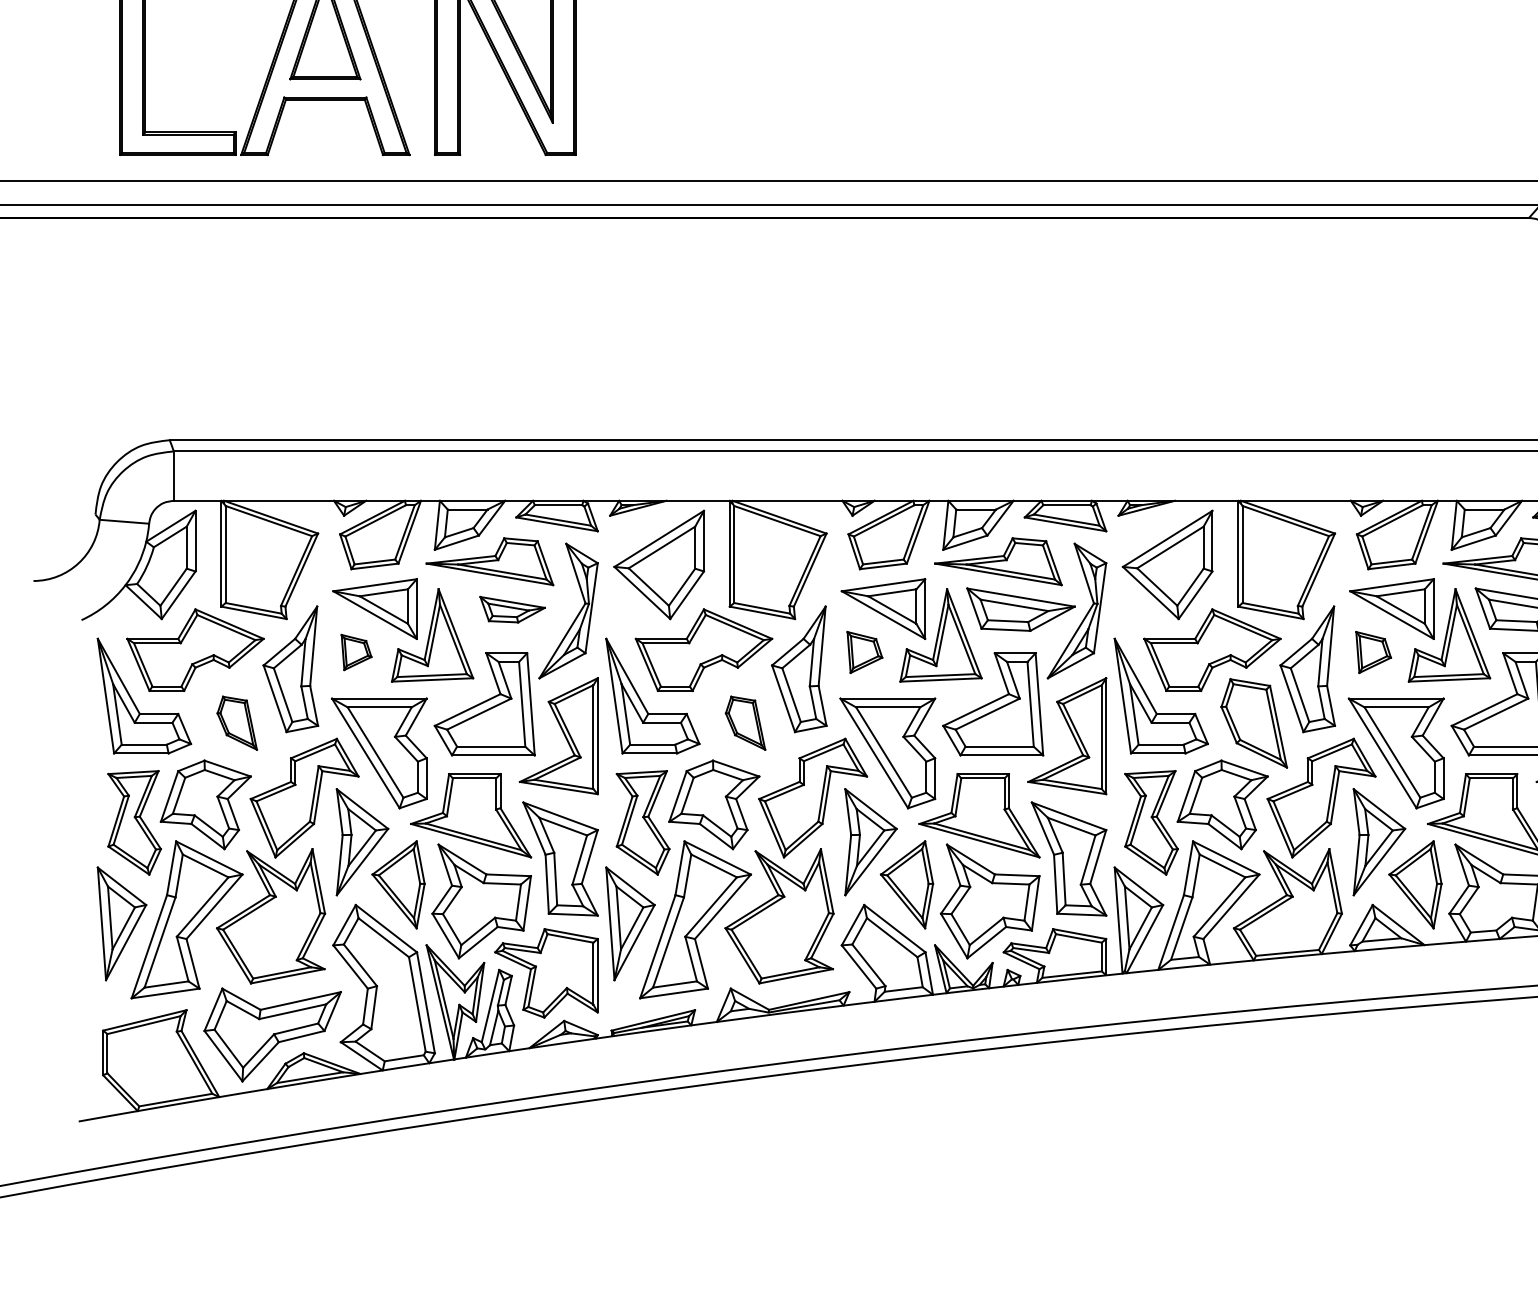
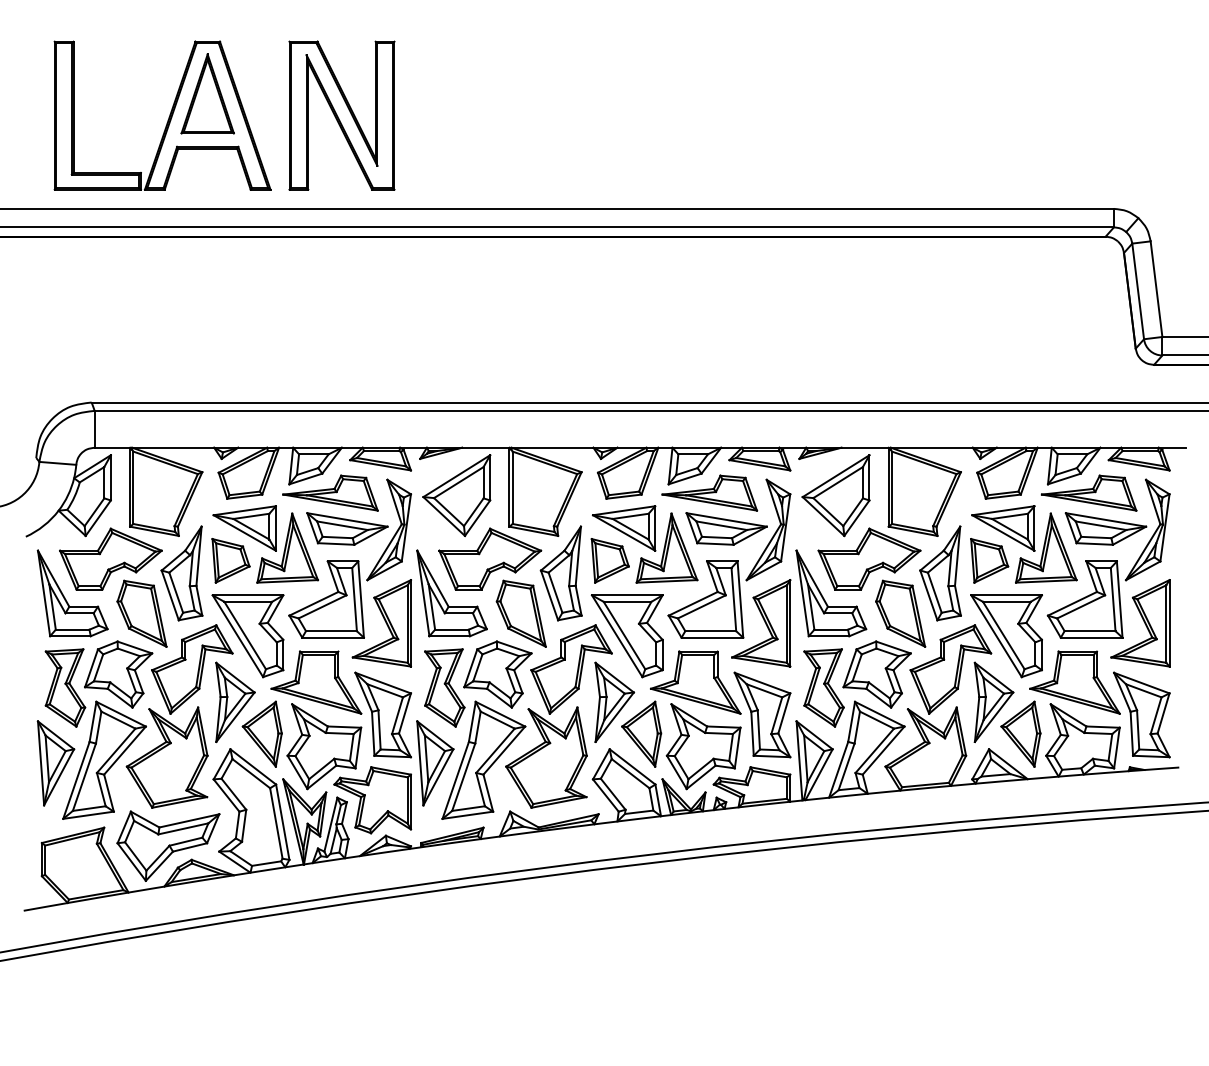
part: (512, 609) -> (347, 528), size x1.67
part: (355, 651) -> (230, 560), size x1.67
part: (863, 651) -> (609, 560), size x1.43
part: (1373, 651) -> (989, 560), size x1.43
part: (236, 723) -> (141, 613), size x1.67
part: (744, 723) -> (520, 613), size x1.67

